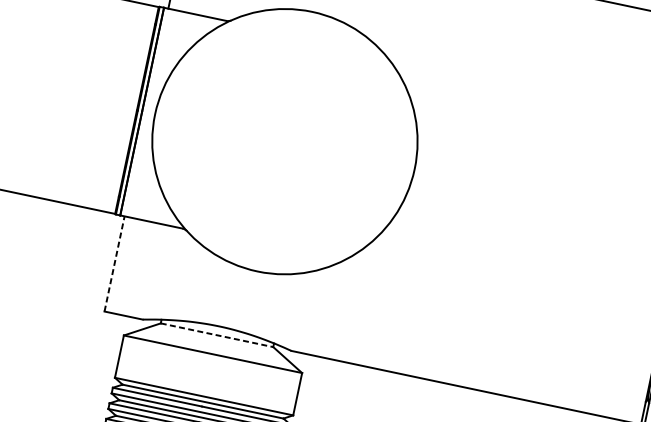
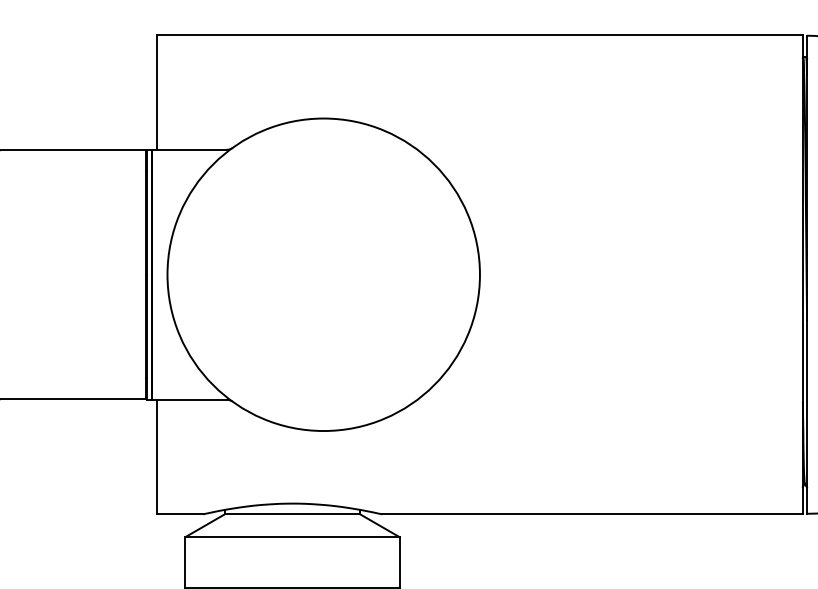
line: (115, 263) -> (157, 456), dashed -> solid
line: (217, 335) -> (292, 514), dashed -> solid

